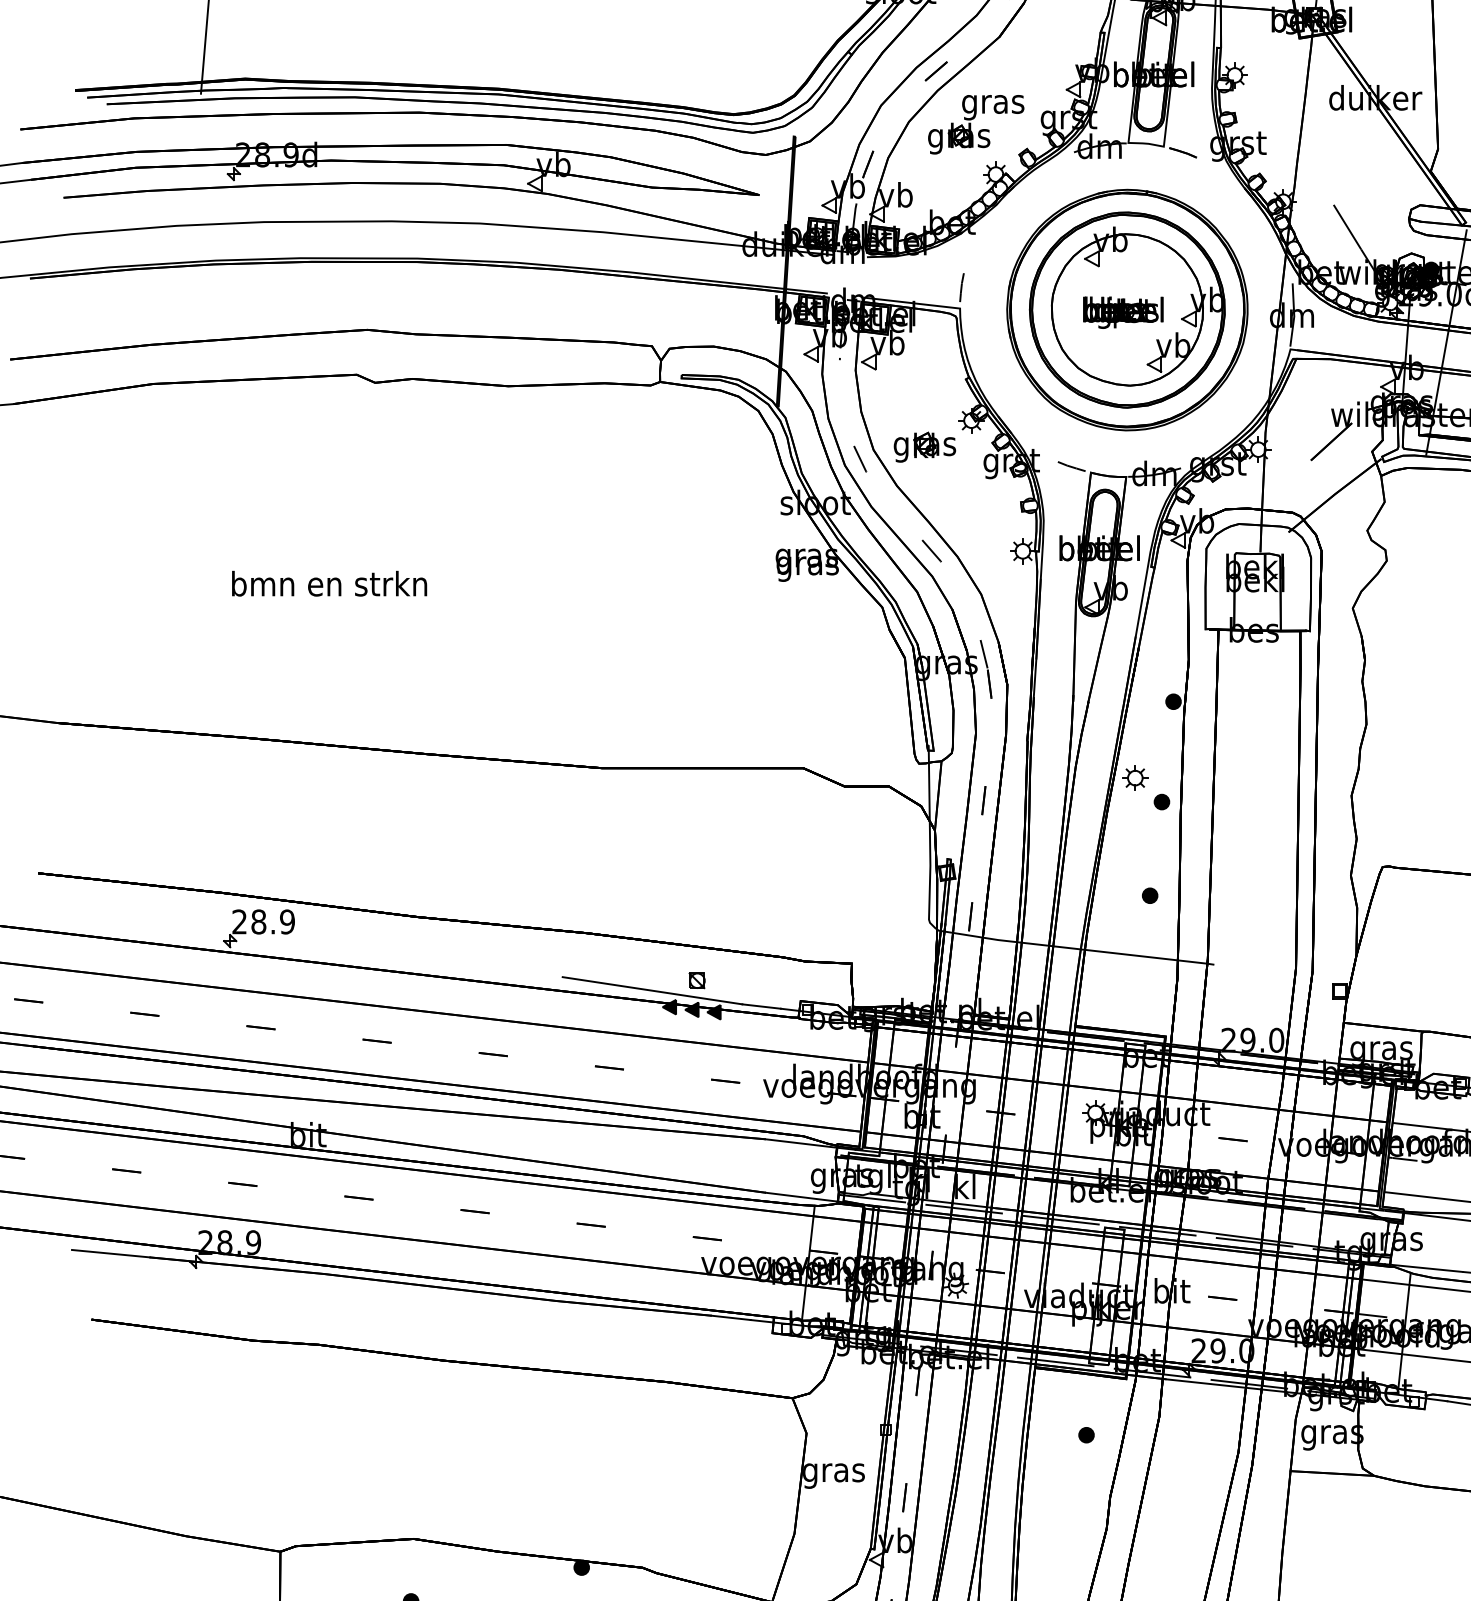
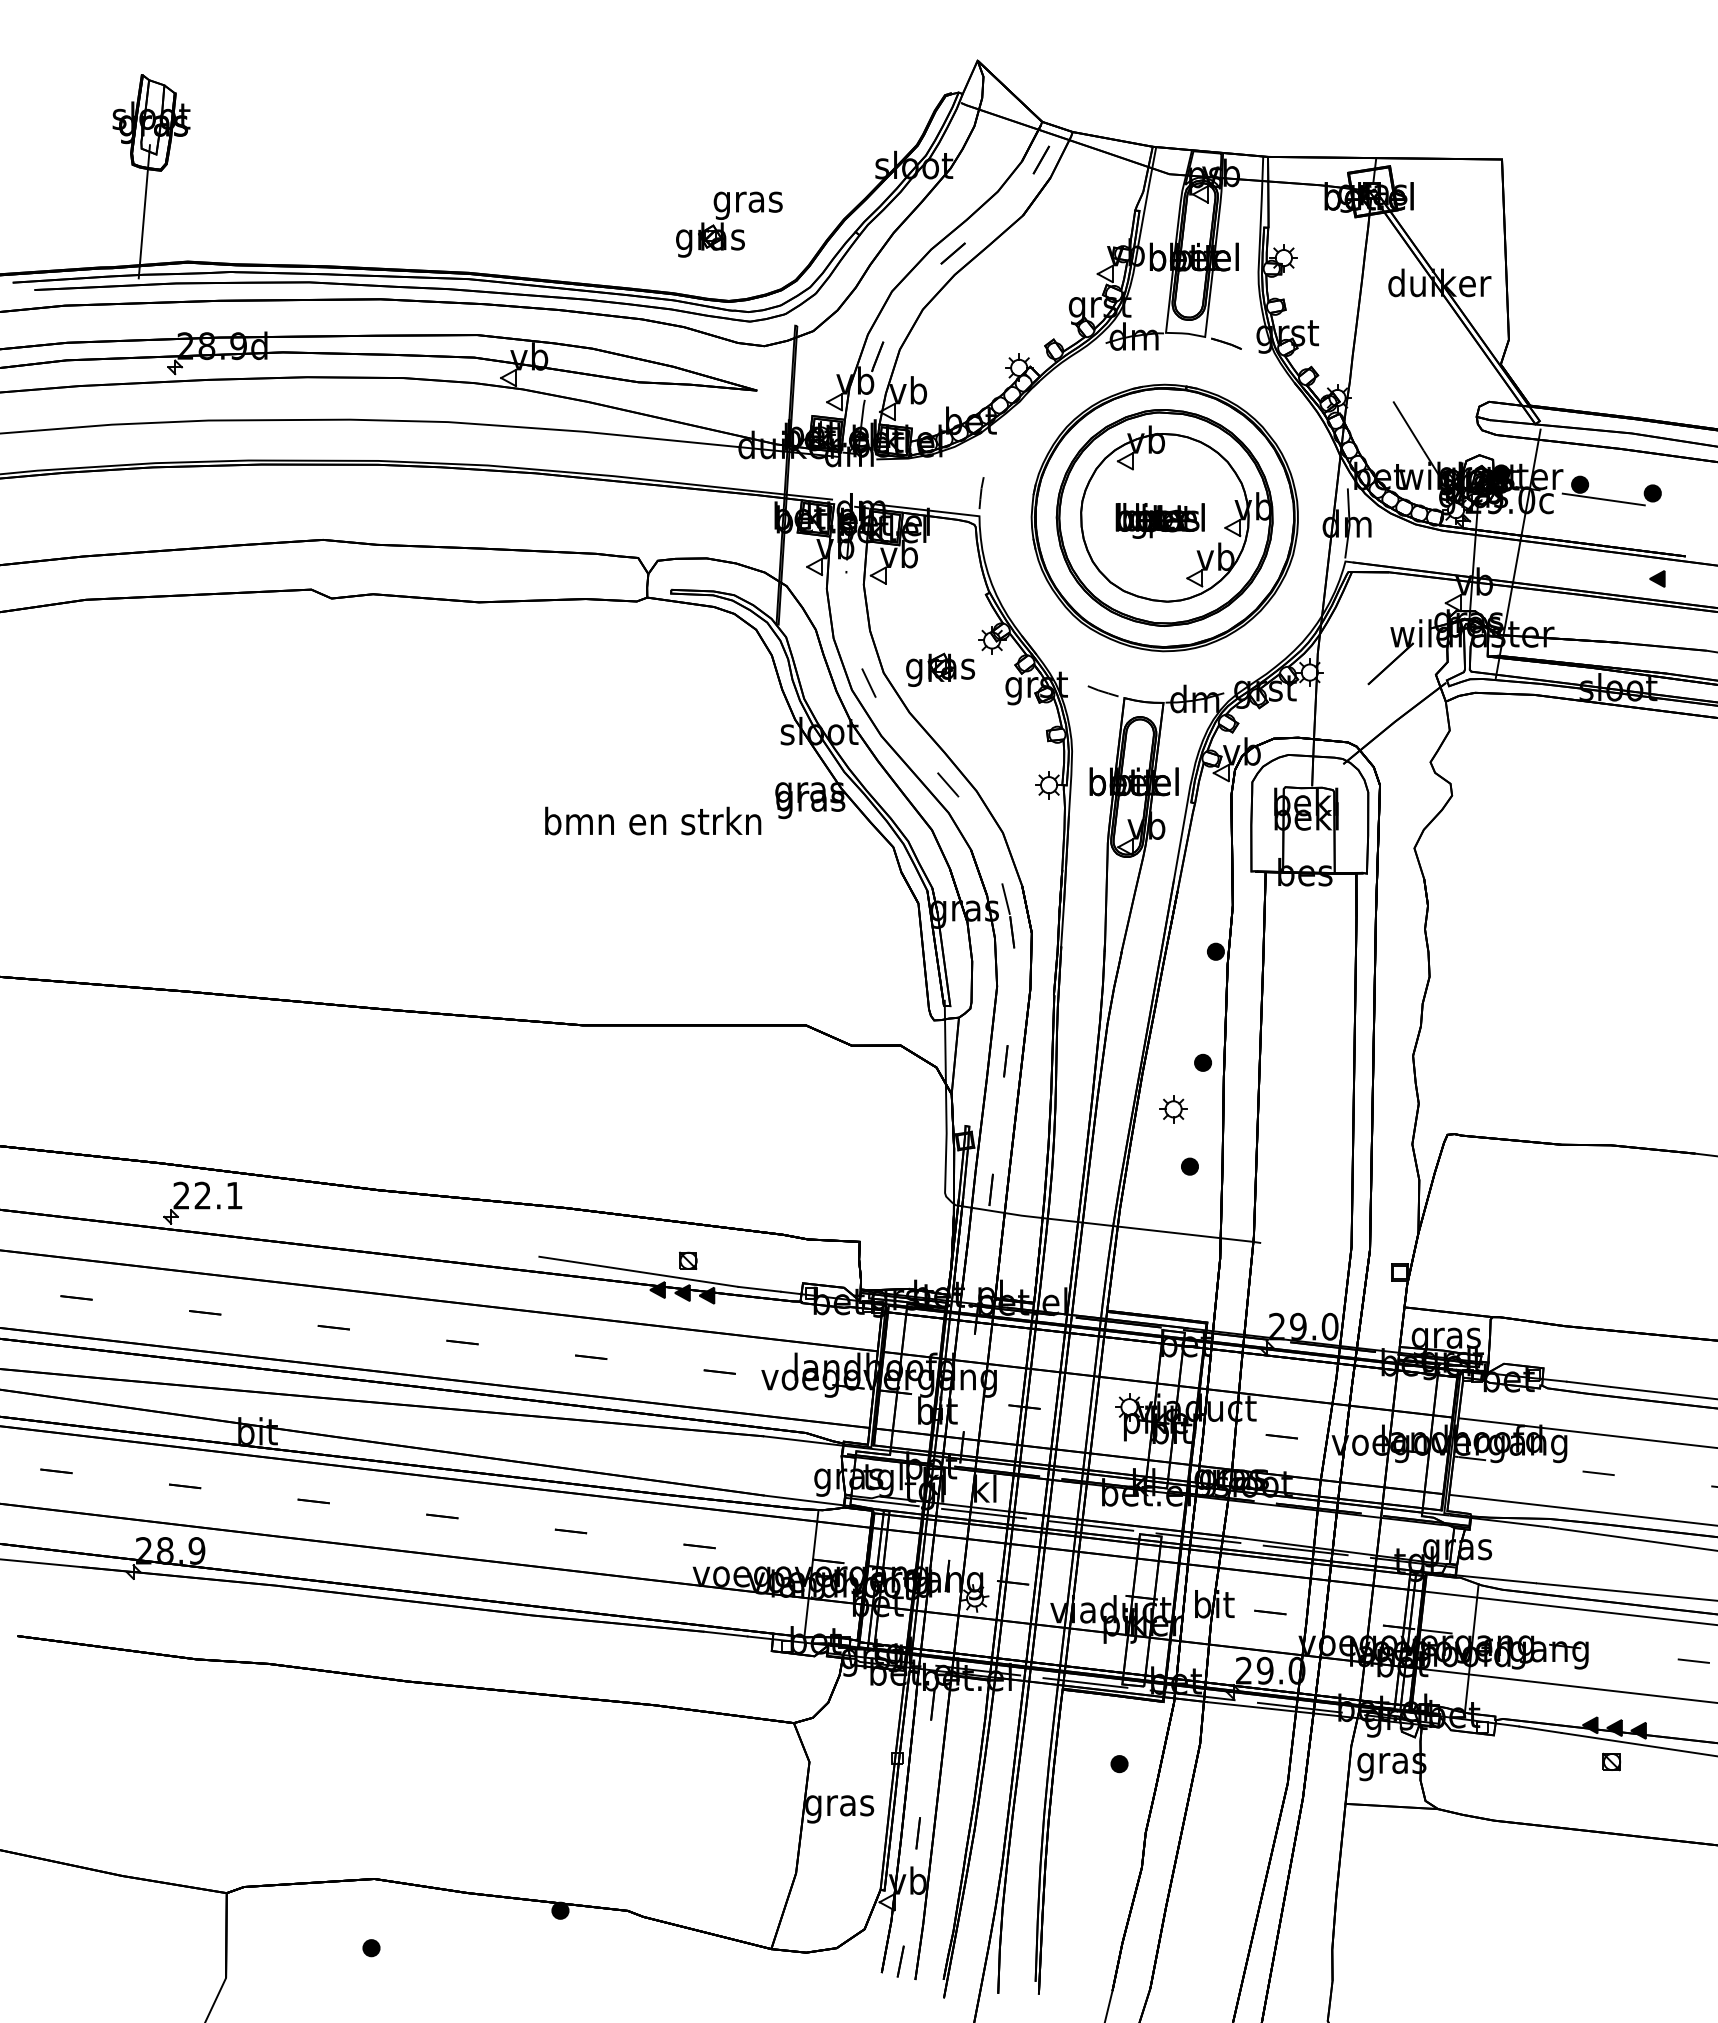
part: (976, 124) -> (729, 224), moved
text: (329, 583) -> (653, 820), moved
part: (1135, 778) -> (1173, 1109), moved
text: (272, 921) -> (218, 1195), 28.9 -> 22.1

